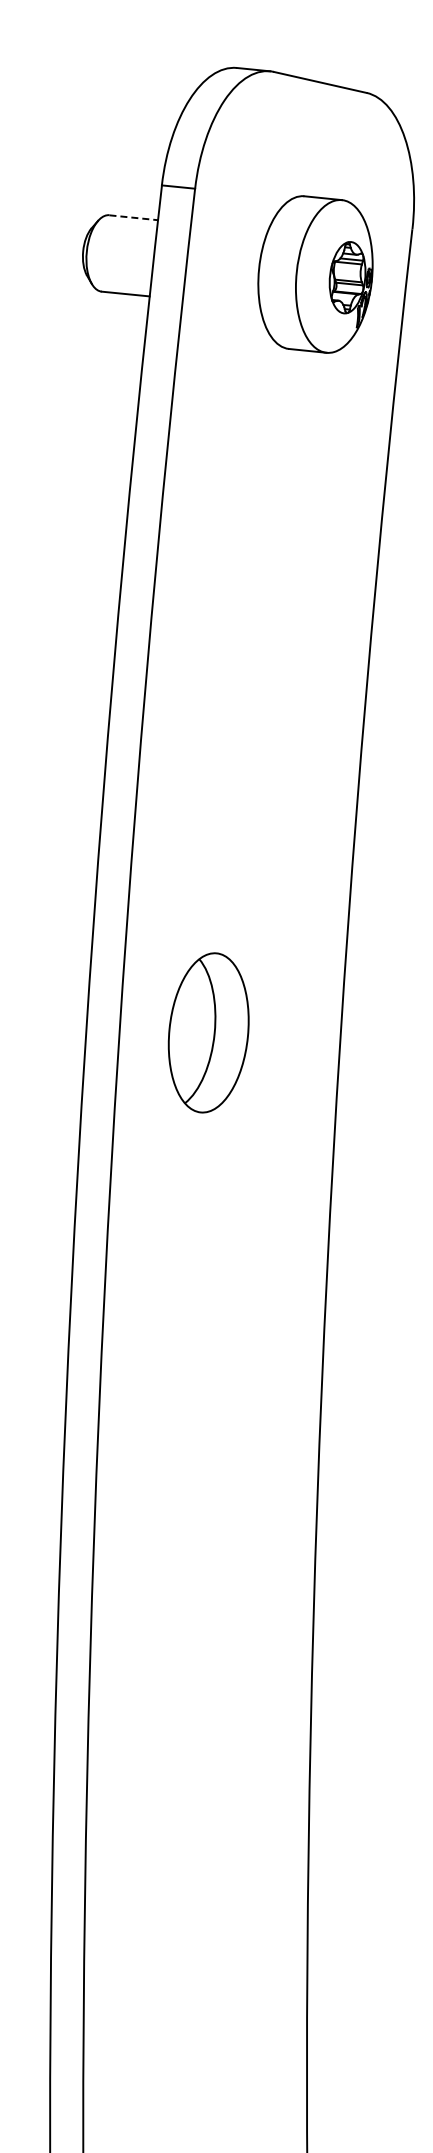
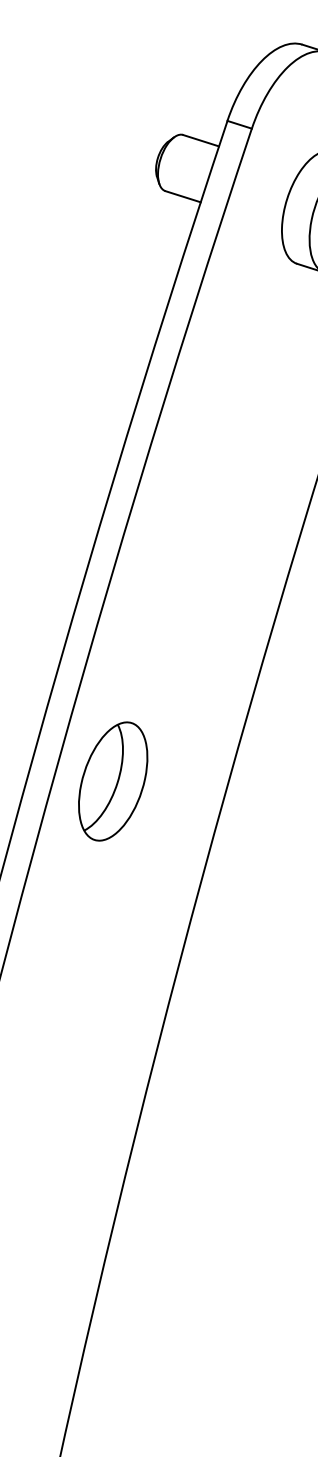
line: (134, 217) -> (201, 140), dashed -> solid
part: (208, 1032) -> (113, 781), moved

